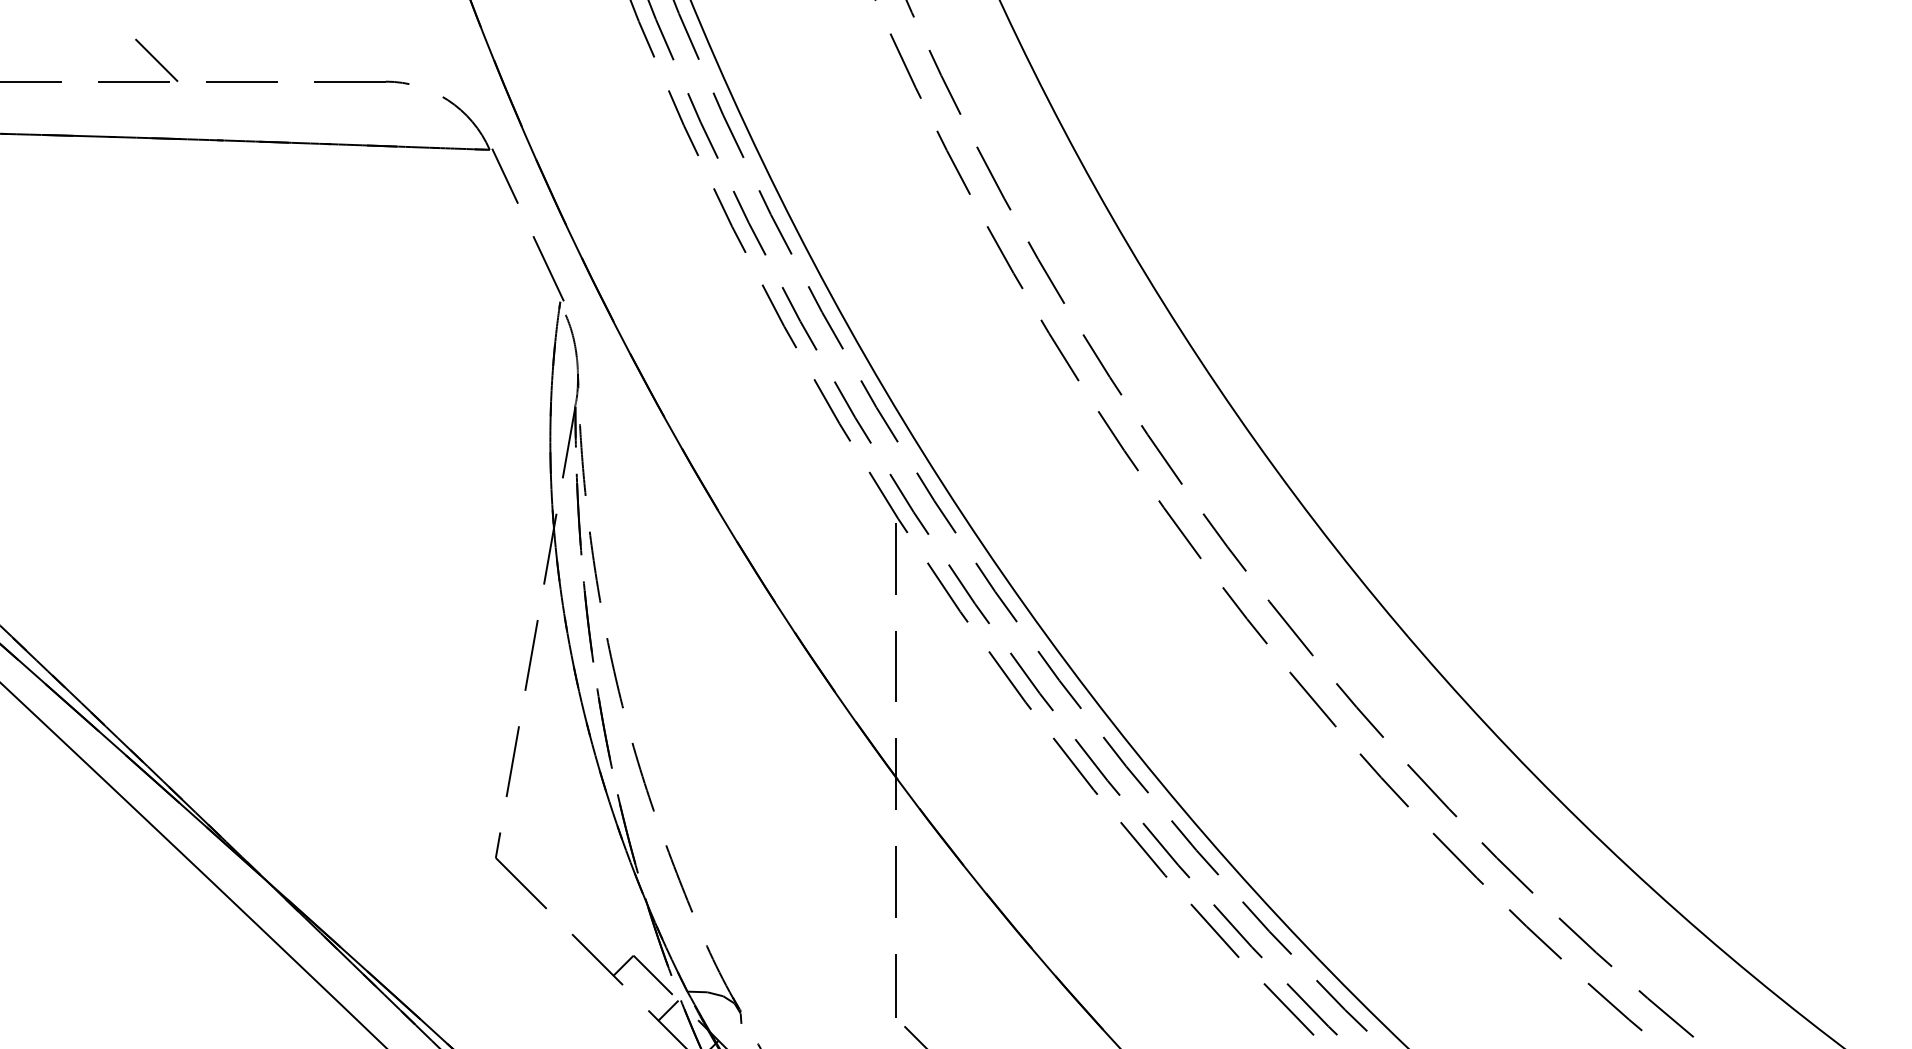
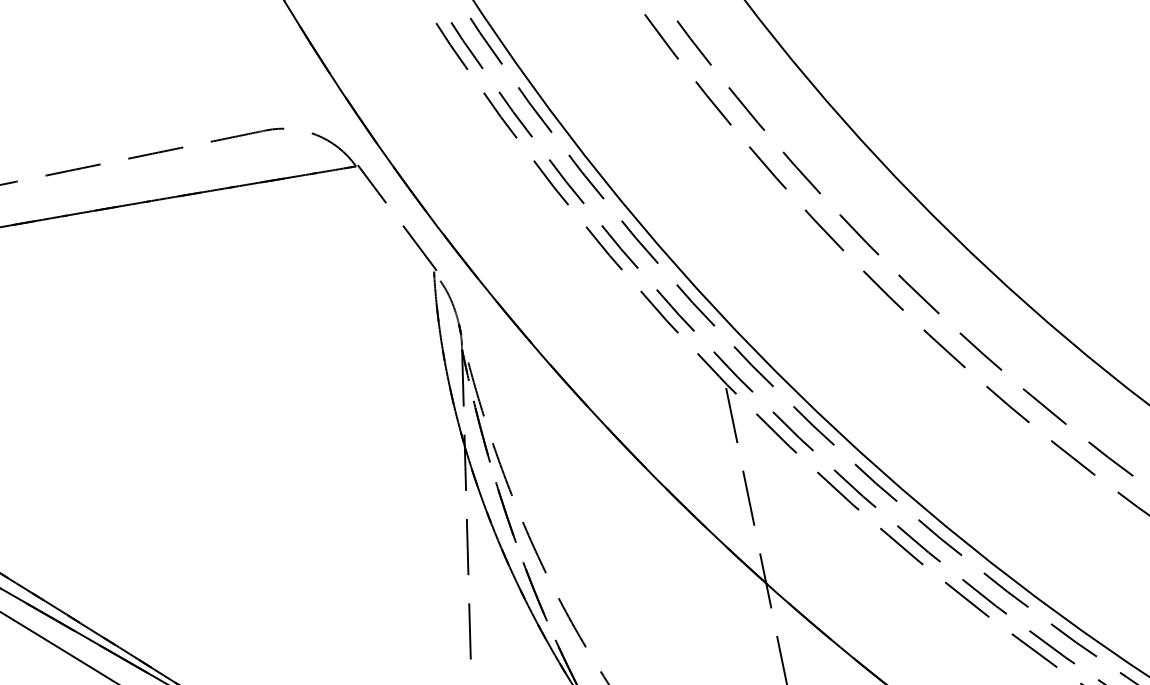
line: (156, 60) -> (86, 150), removed

